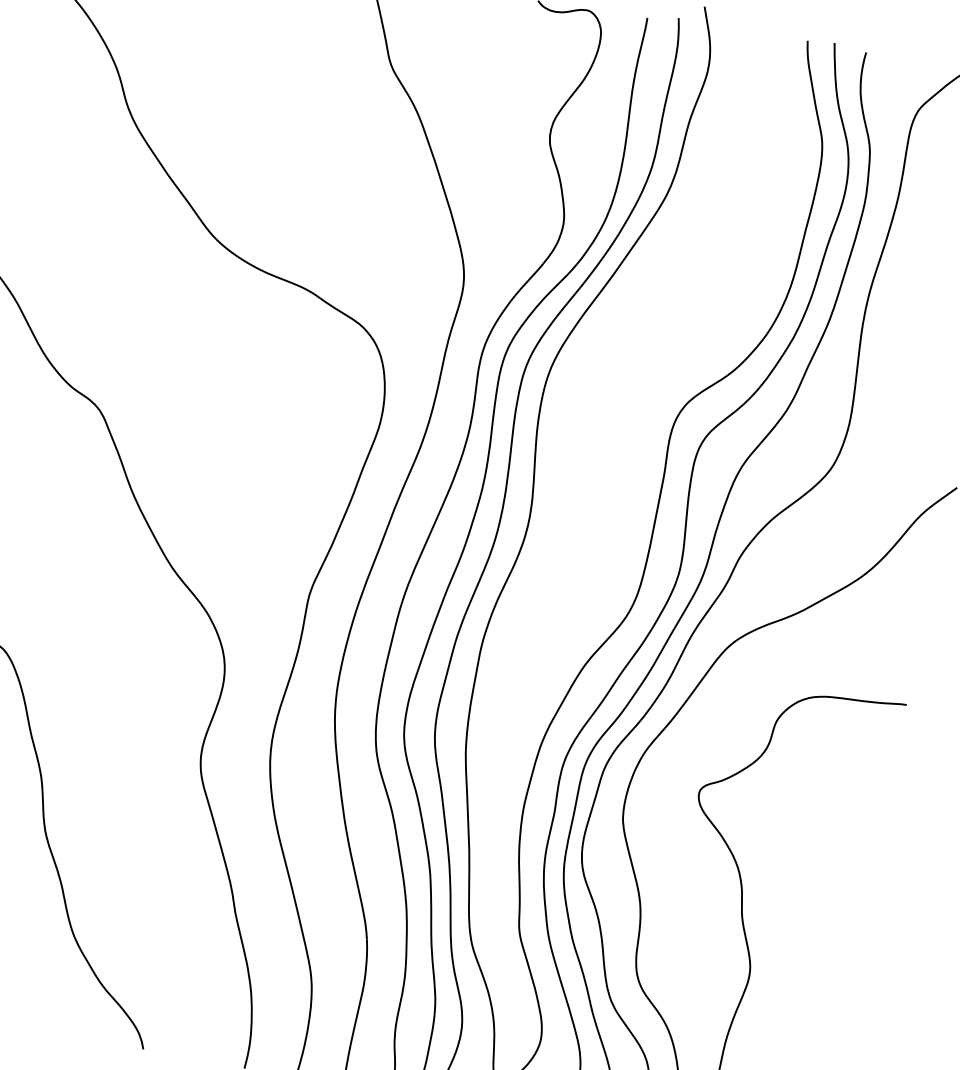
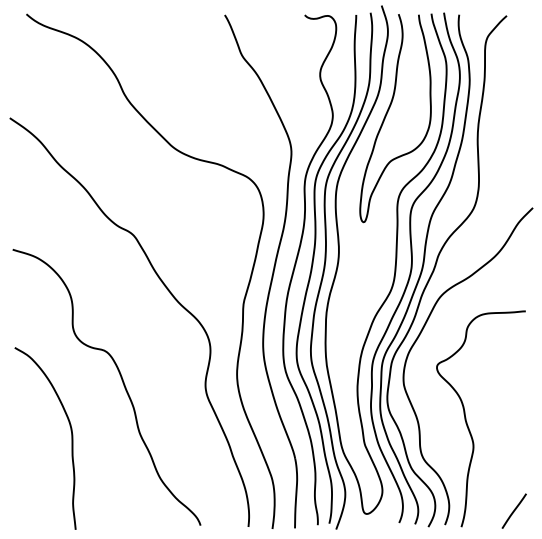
curve: (679, 239) -> (387, 114), added

